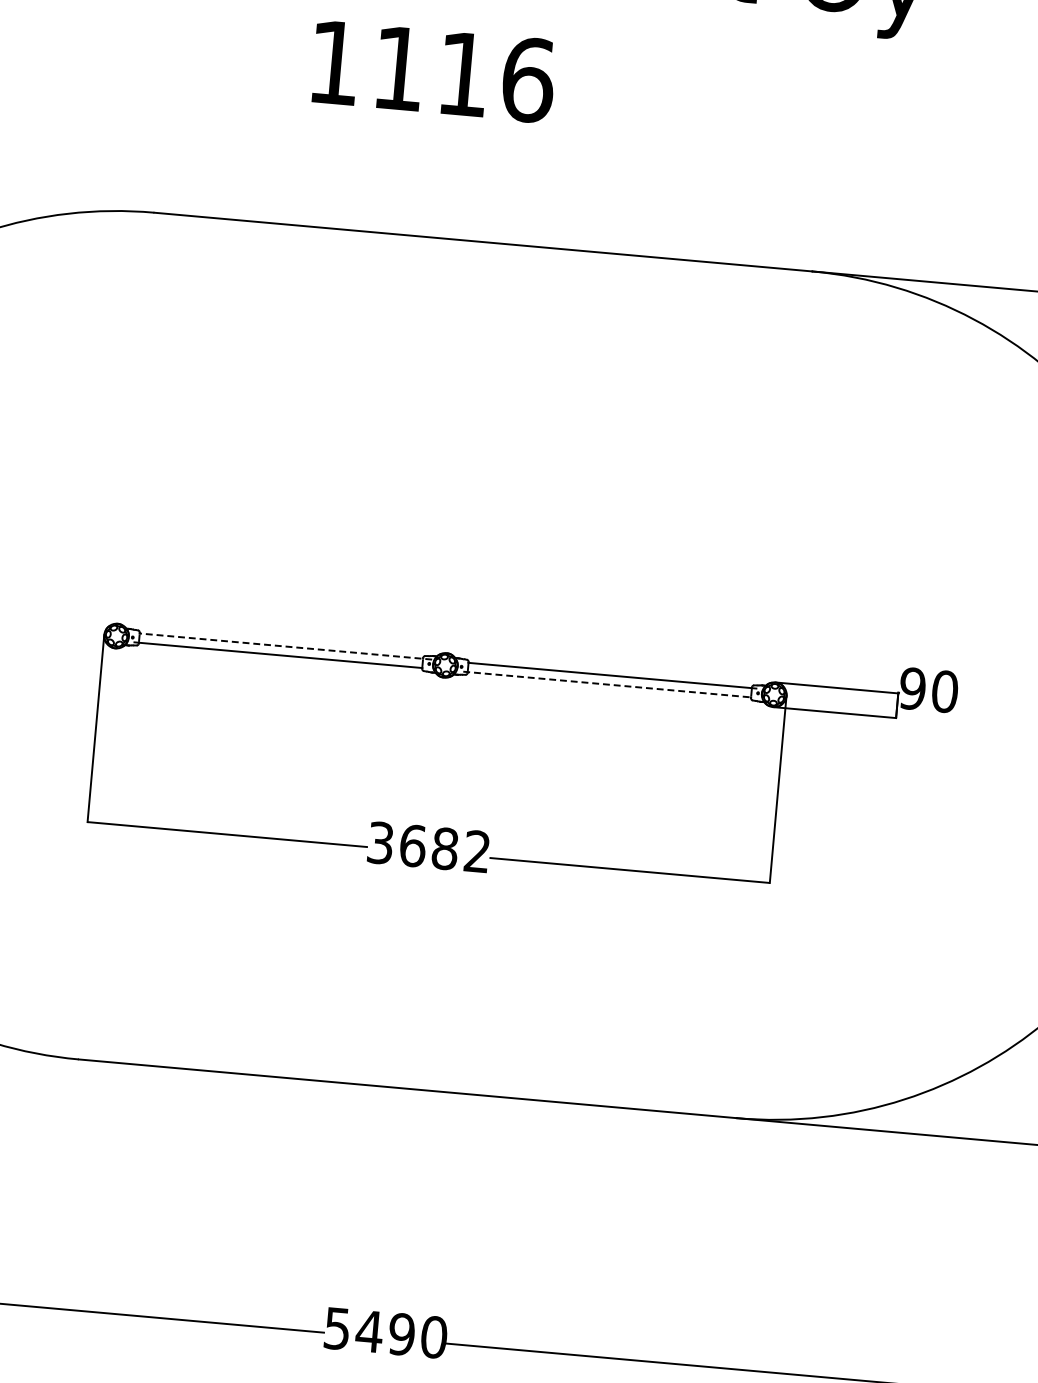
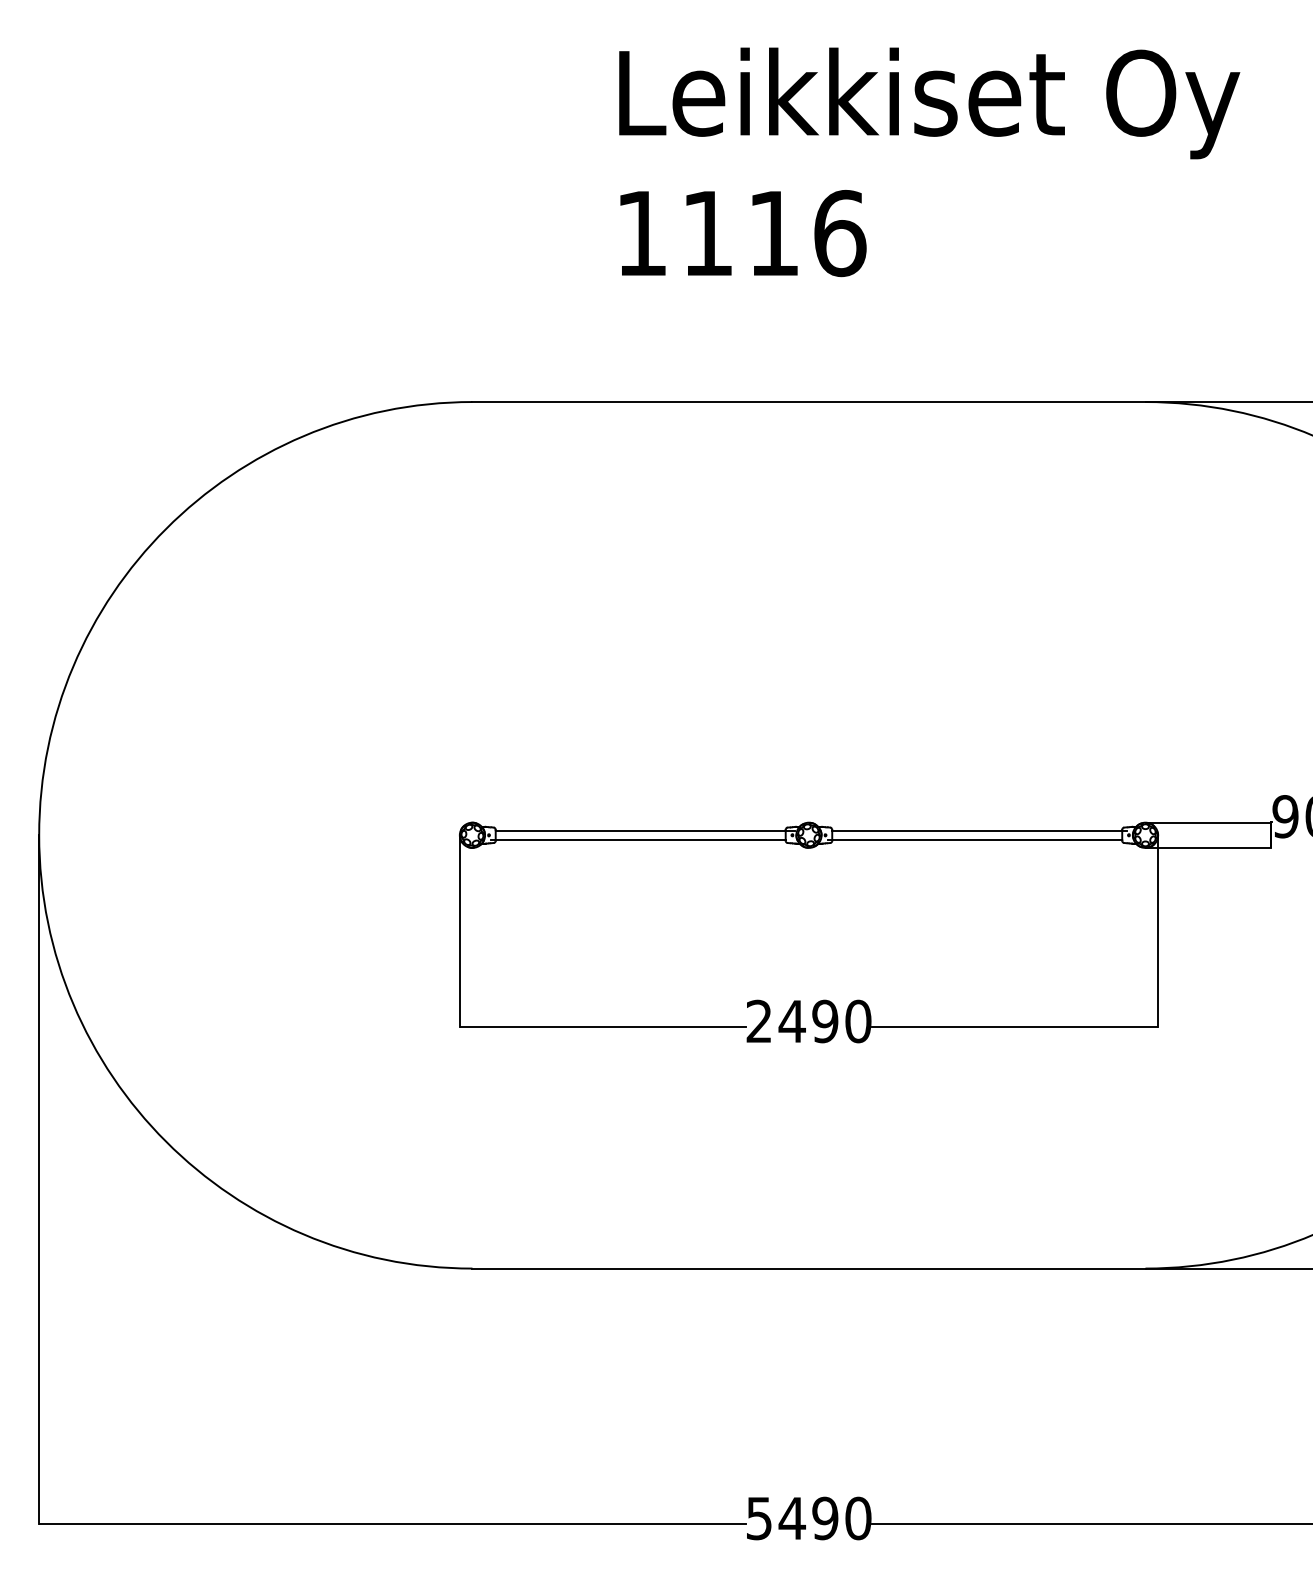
line: (286, 646) -> (645, 830), dashed -> solid
line: (607, 685) -> (975, 840), dashed -> solid
text: (428, 847) -> (808, 1021), 3682 -> 2490

